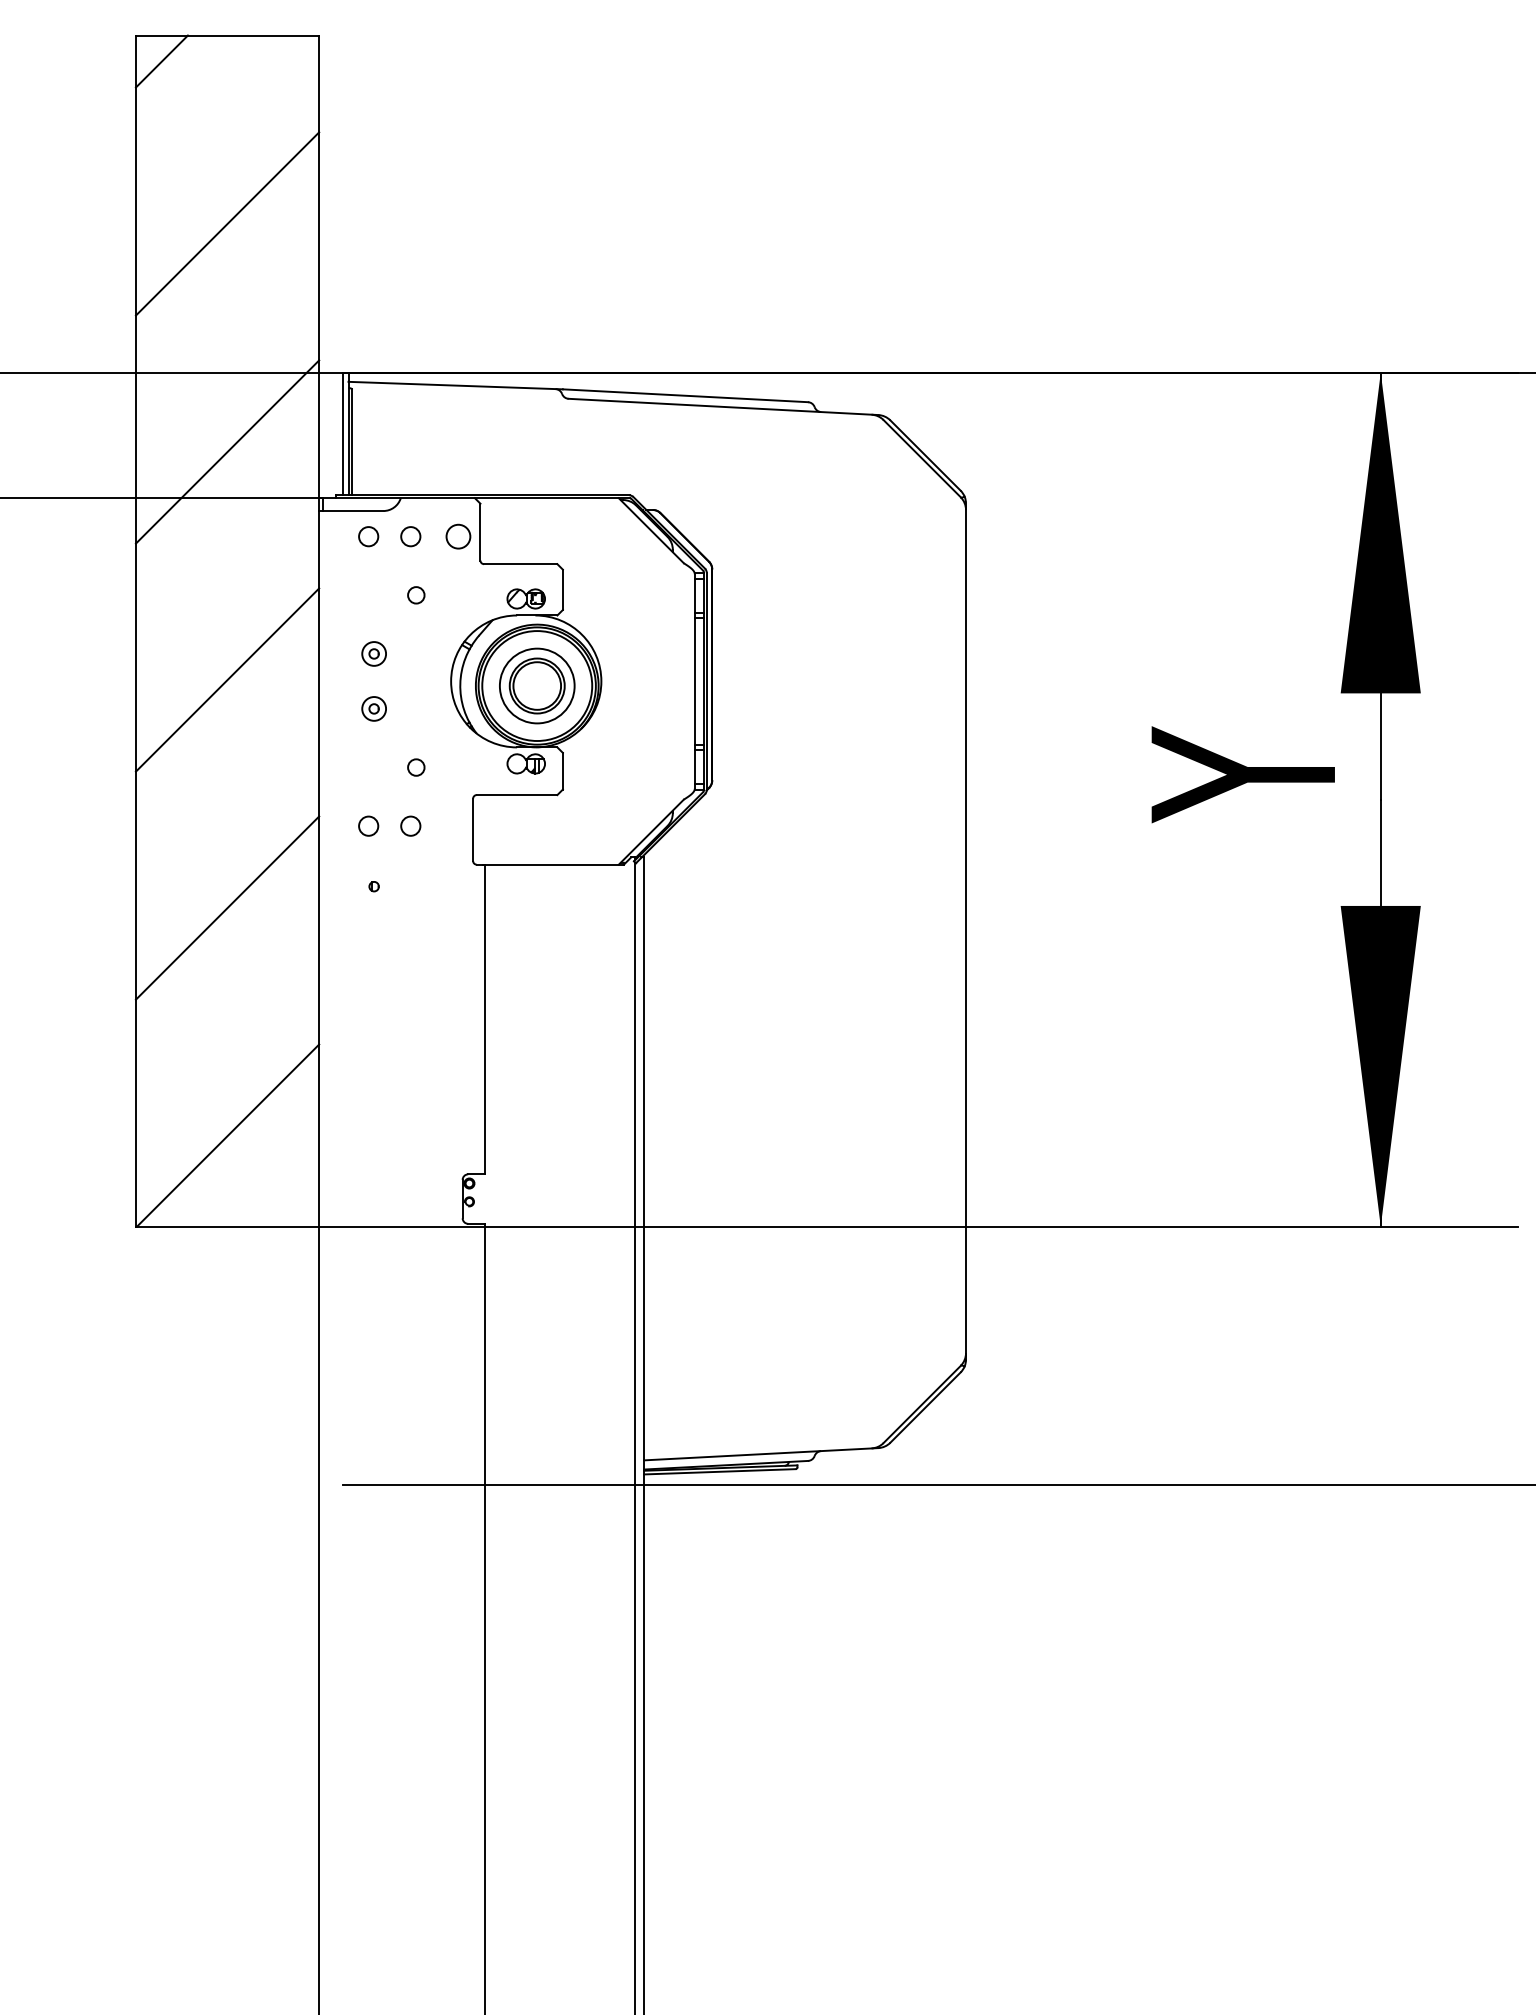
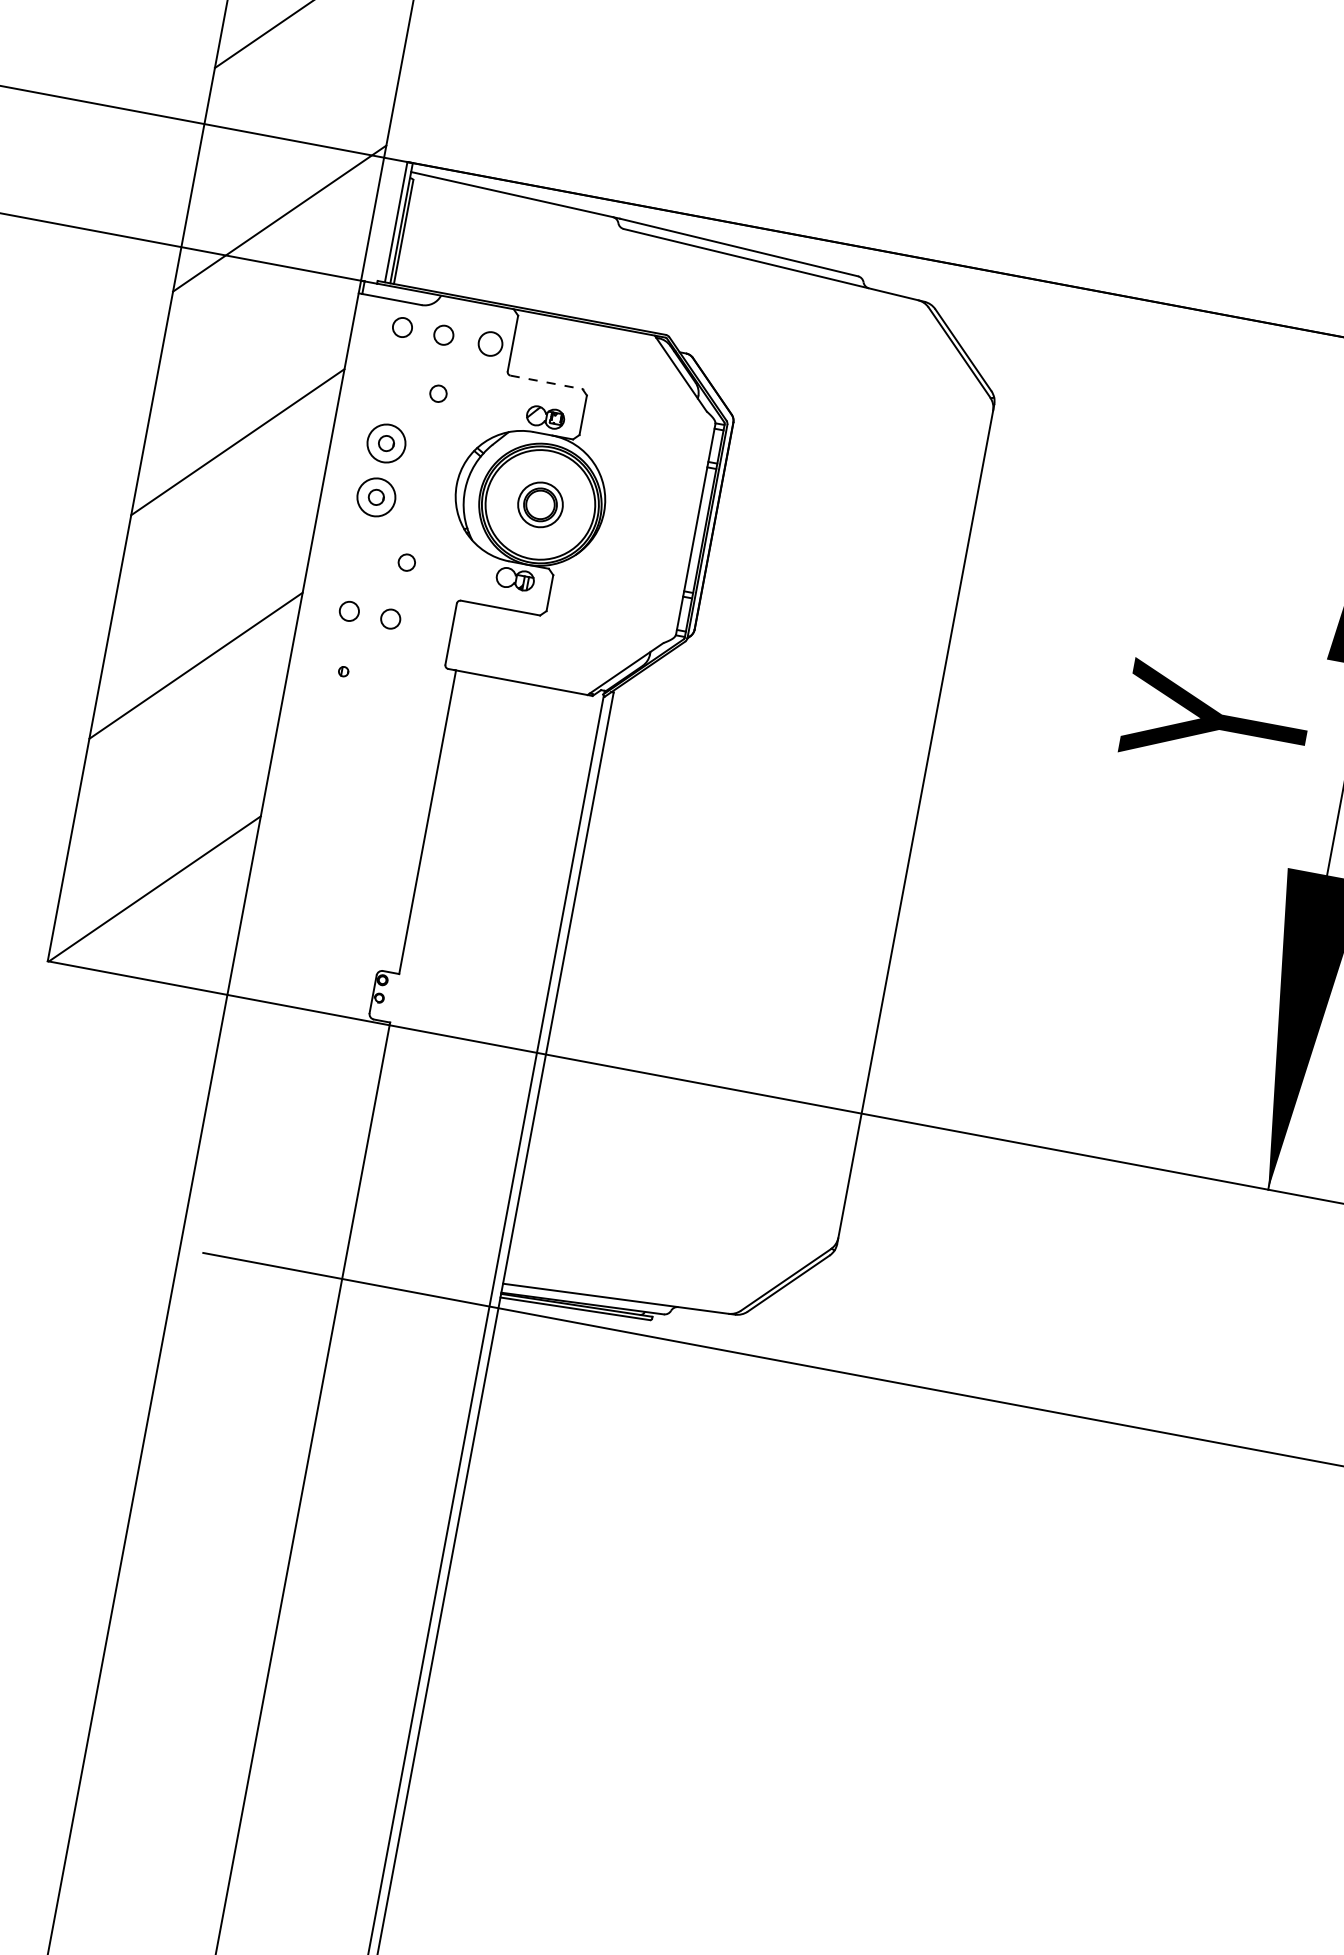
line: (520, 564) -> (546, 382), solid -> dashed
part: (373, 653) -> (385, 442), size x1.6
part: (537, 685) -> (540, 504), size x0.6
part: (373, 708) -> (375, 496), size x1.6

